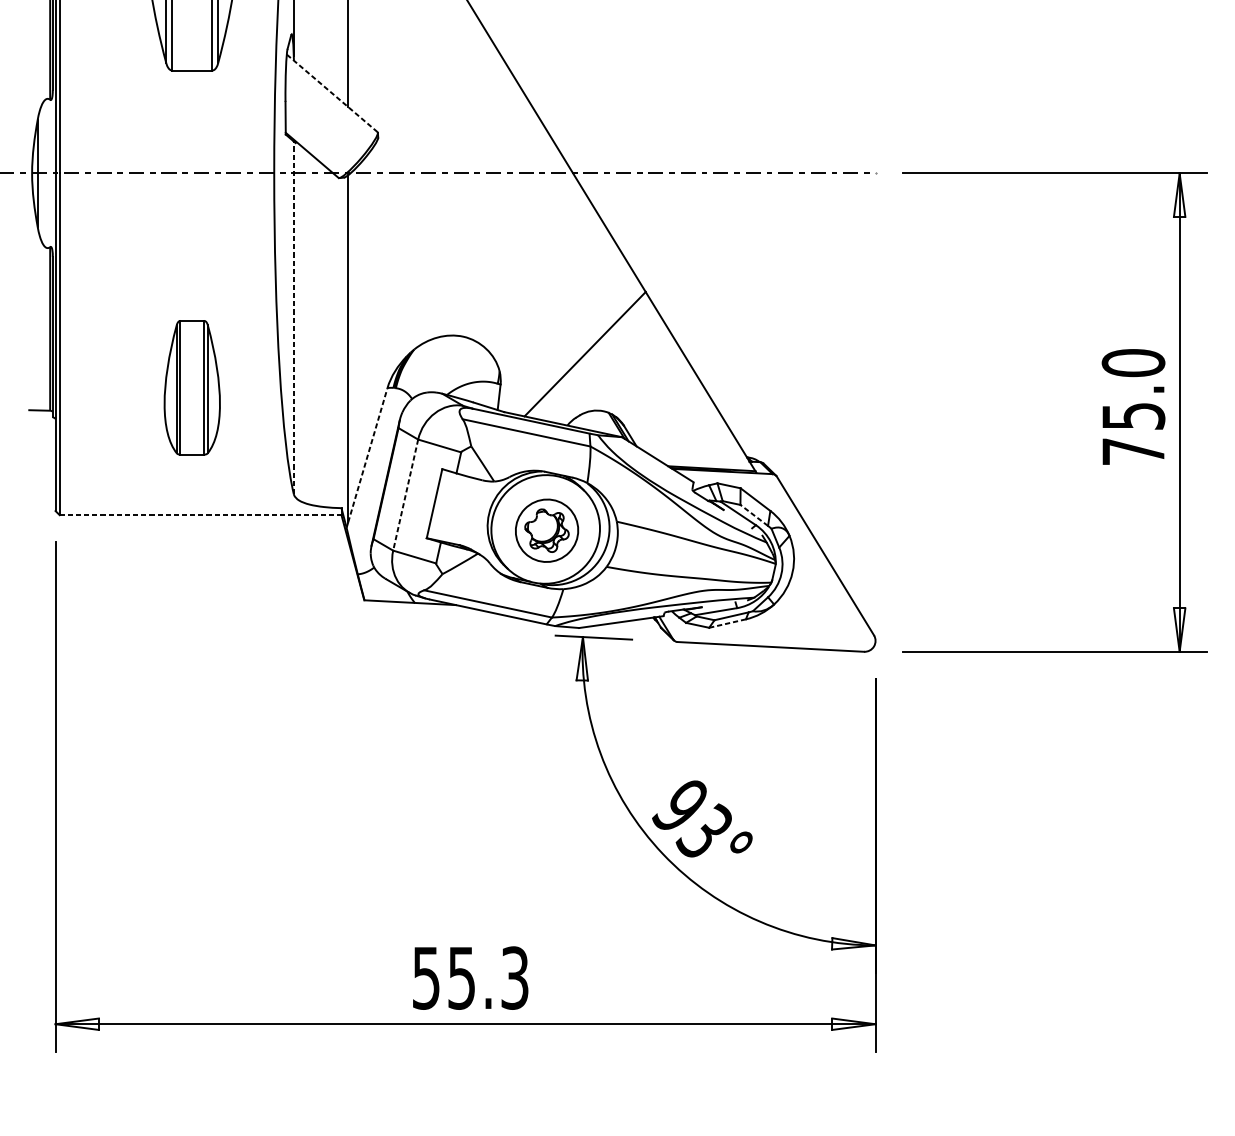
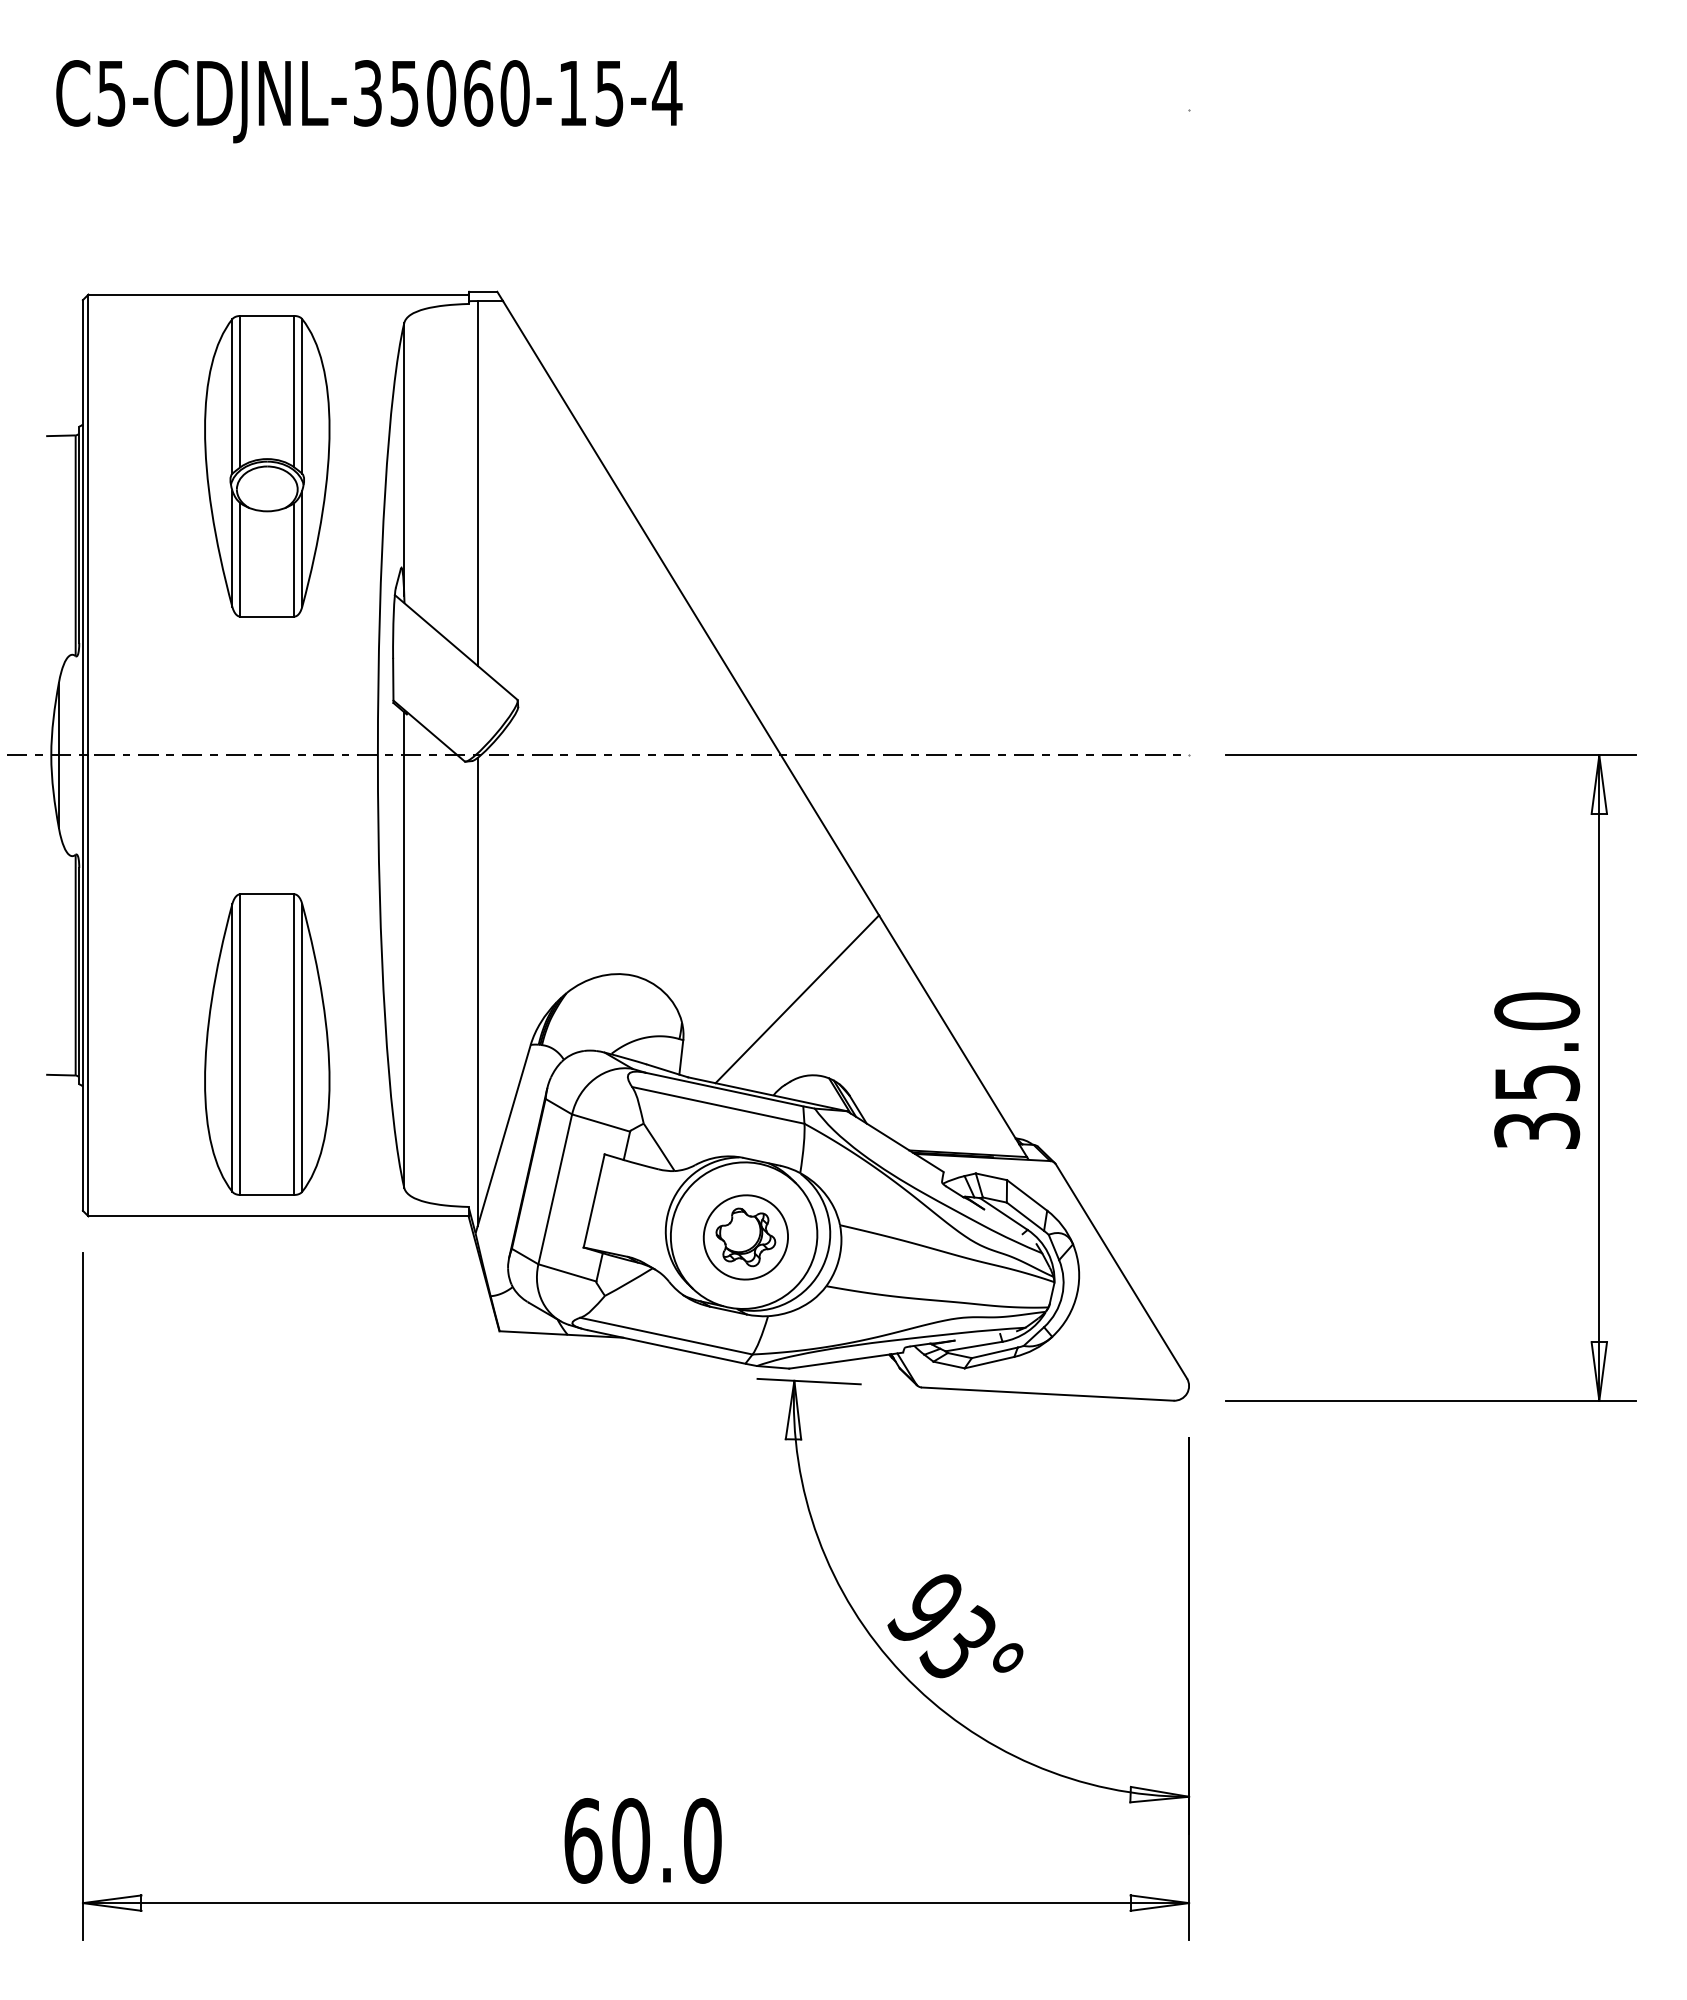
line: (332, 93) -> (456, 647), dashed -> solid
line: (293, 318) -> (404, 950), dashed -> solid
part: (192, 387) -> (267, 1044), size x1.67
text: (1133, 451) -> (1537, 1130), 75.0 -> 35.0
line: (368, 455) -> (504, 1135), dashed -> solid
line: (405, 495) -> (555, 1189), dashed -> solid
line: (201, 515) -> (279, 1216), dashed -> solid
line: (754, 515) -> (1025, 1216), dashed -> solid
line: (727, 623) -> (989, 1362), dashed -> solid
text: (470, 977) -> (642, 1840), 55.3 -> 60.0

